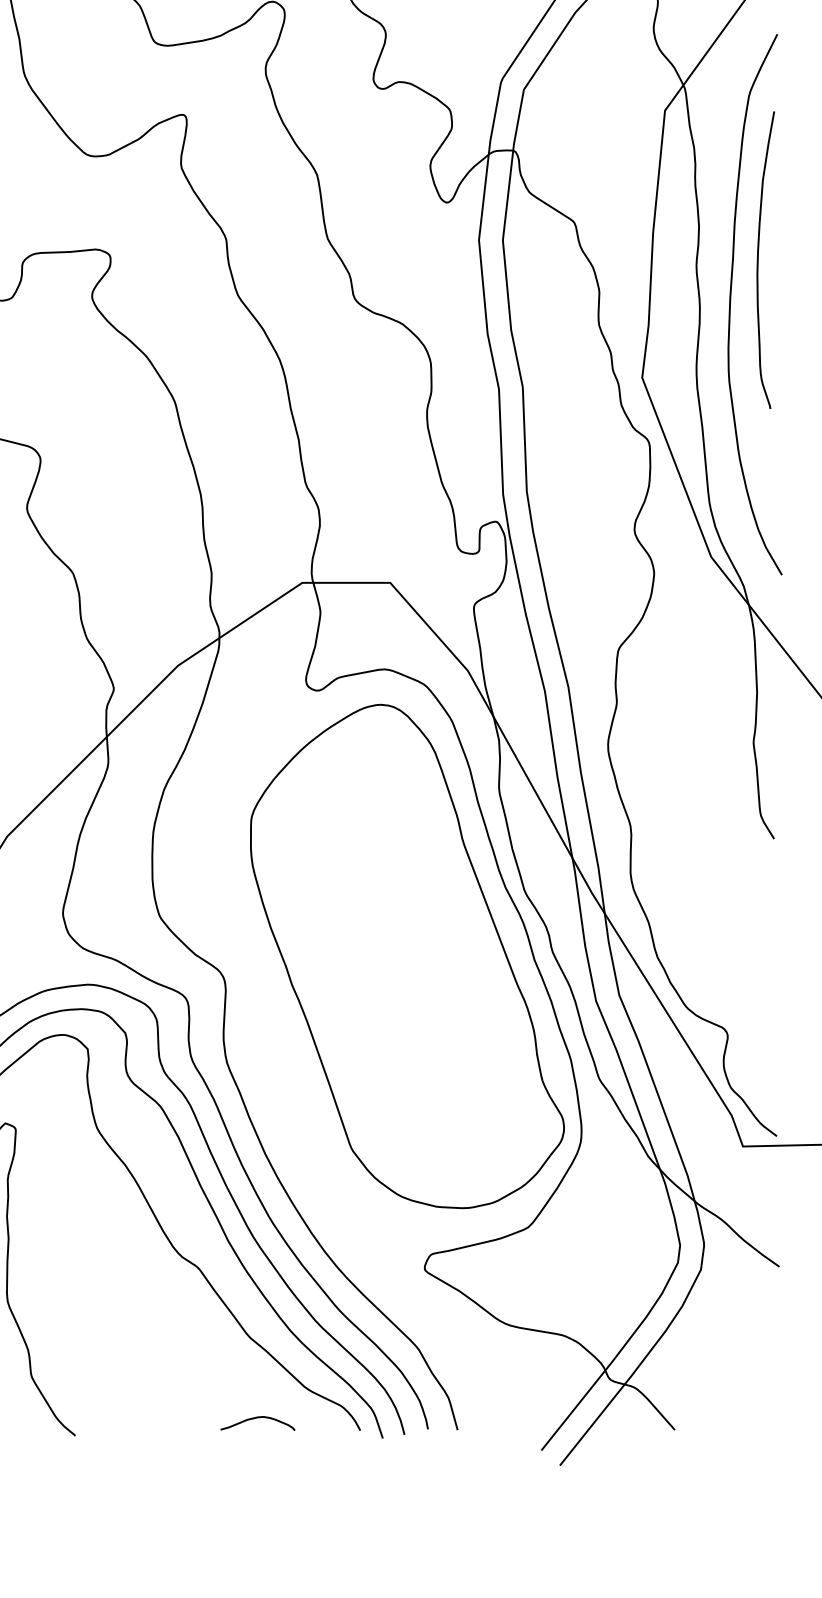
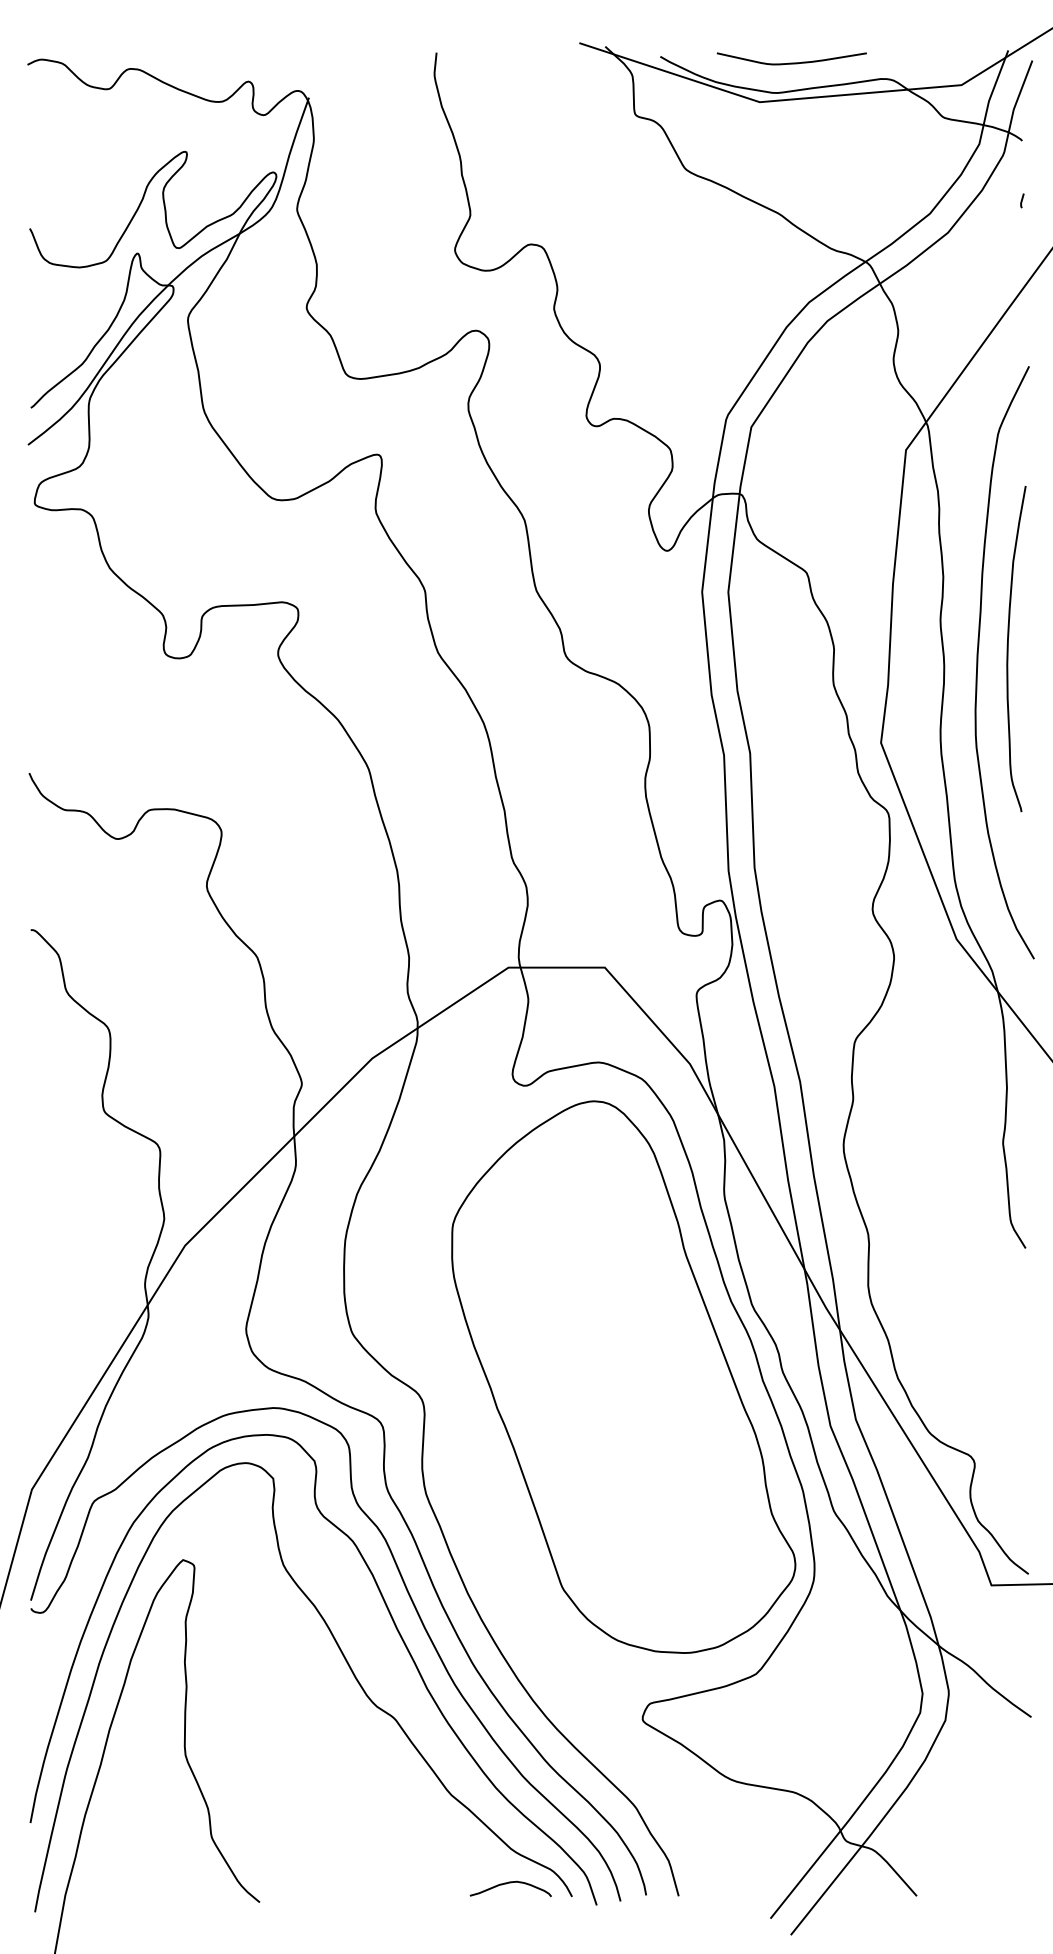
curve: (758, 260) -> (1008, 649), moved
curve: (257, 1418) -> (510, 1883), moved

